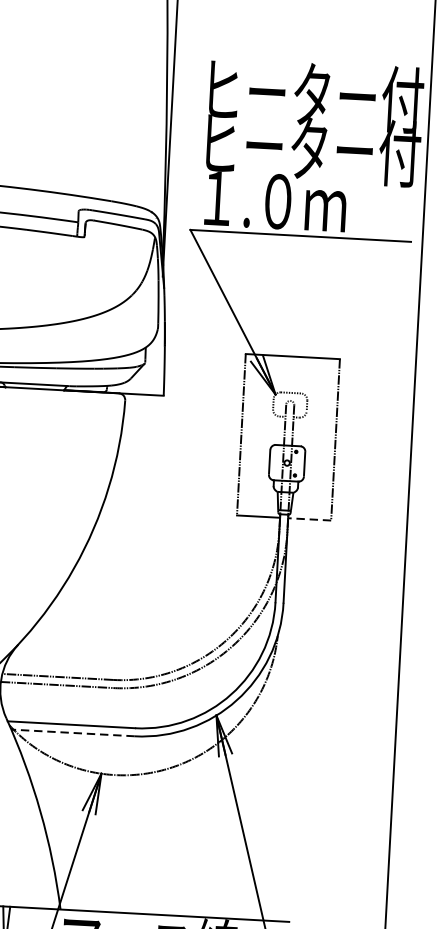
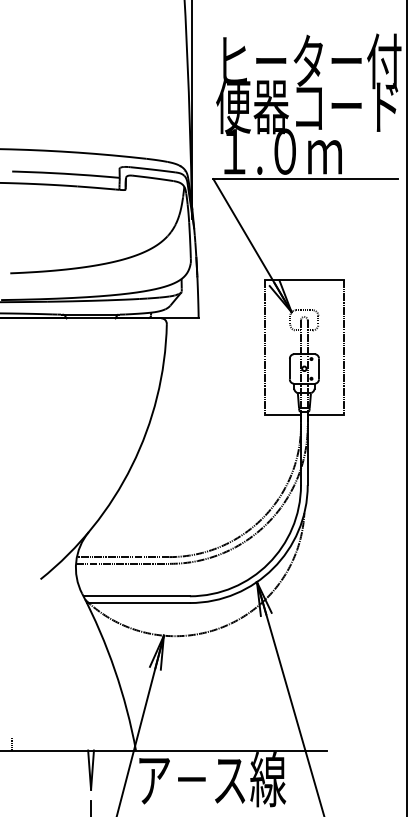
text: (309, 149) -> (308, 106), ヒーター付 -> 便器コード
line: (309, 519) -> (325, 414), dashed -> solid
line: (71, 733) -> (137, 603), dashed -> solid

